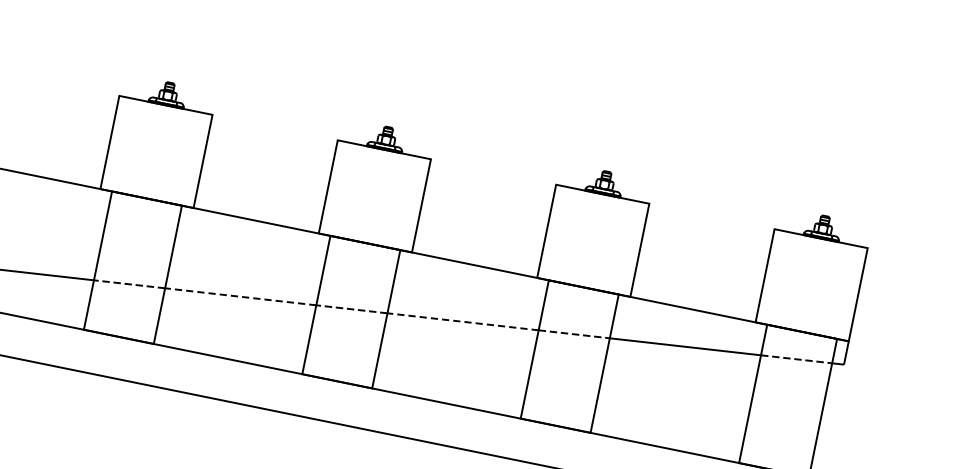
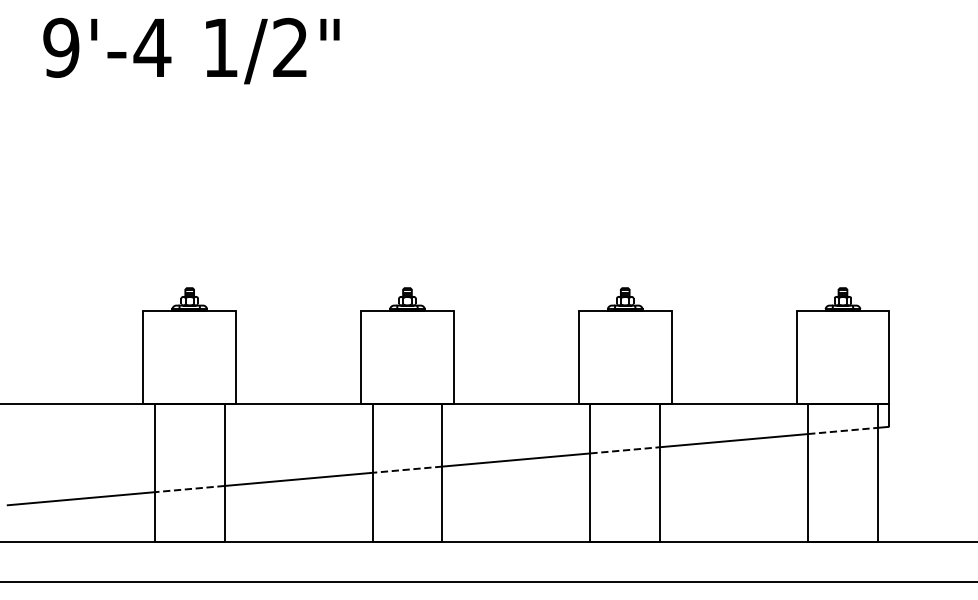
line: (240, 296) -> (298, 479), dashed -> solid
line: (462, 322) -> (515, 460), dashed -> solid

